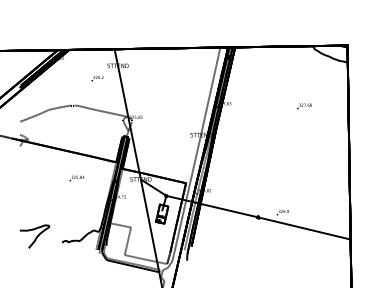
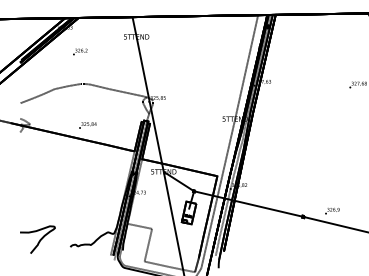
text: (97, 78) -> (80, 51), moved
text: (76, 178) -> (87, 125), moved

